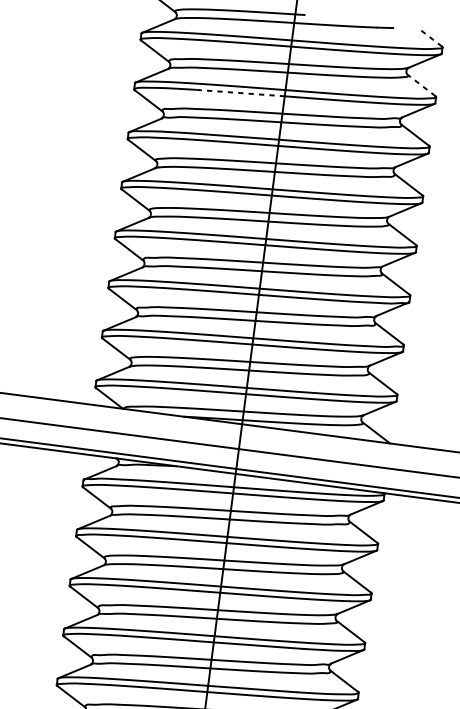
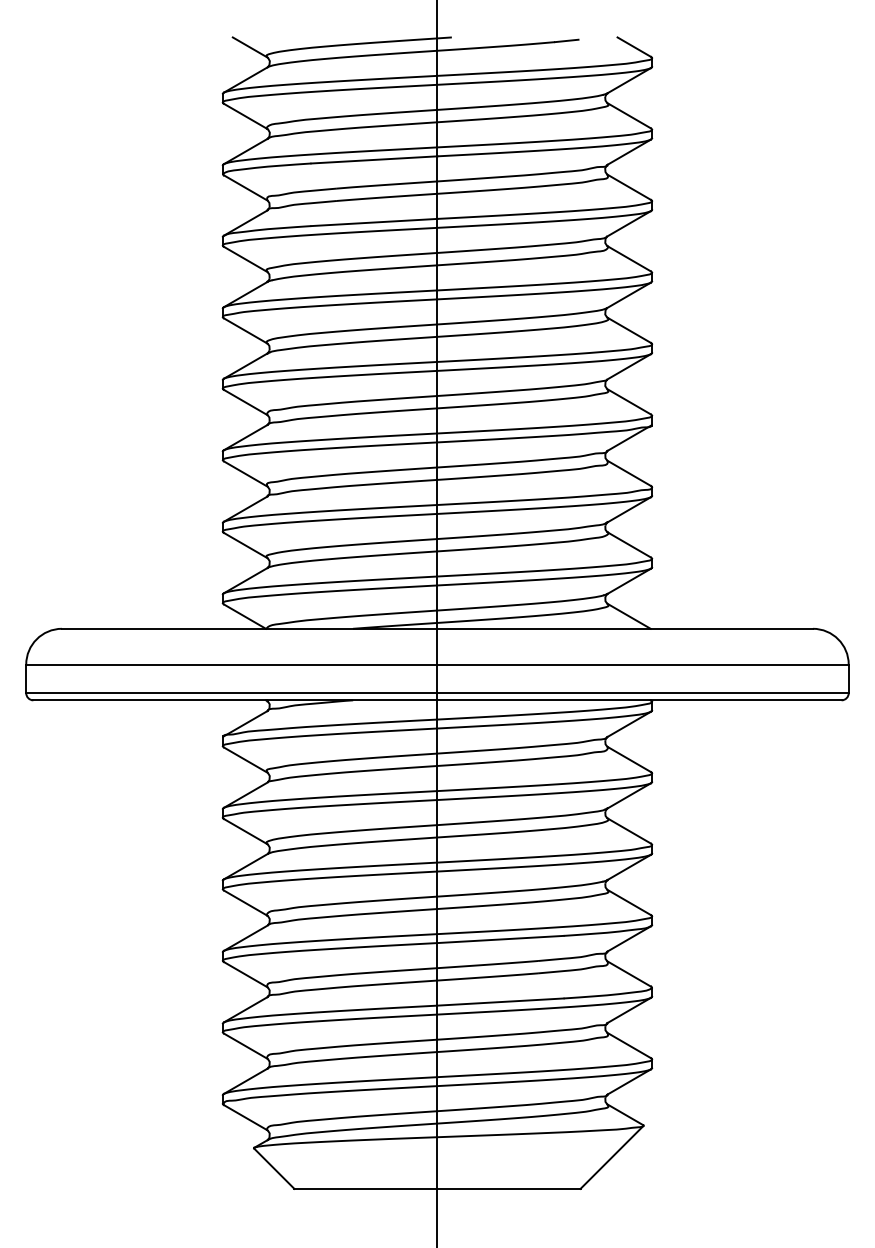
line: (430, 37) -> (633, 46), dashed -> solid
line: (421, 85) -> (628, 115), dashed -> solid
line: (240, 92) -> (374, 159), dashed -> solid

